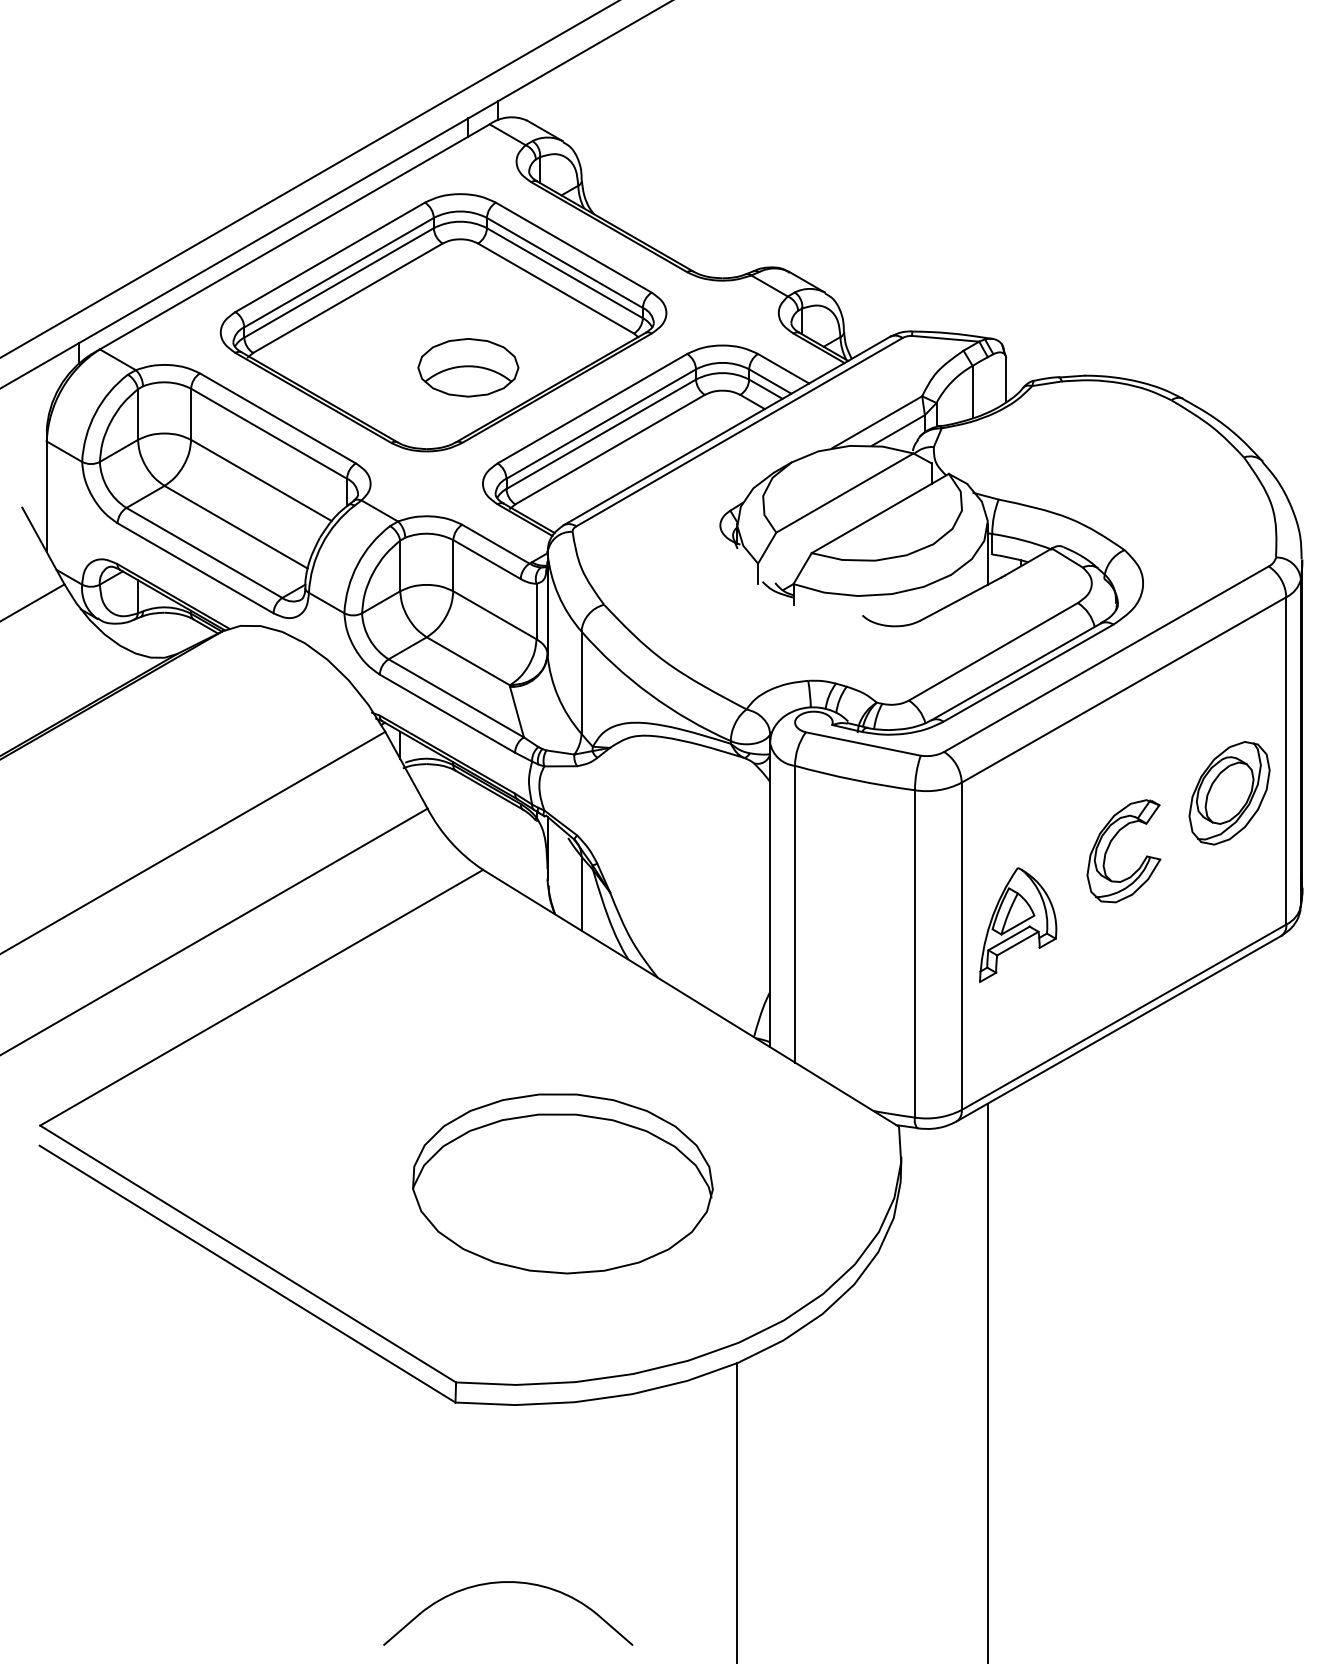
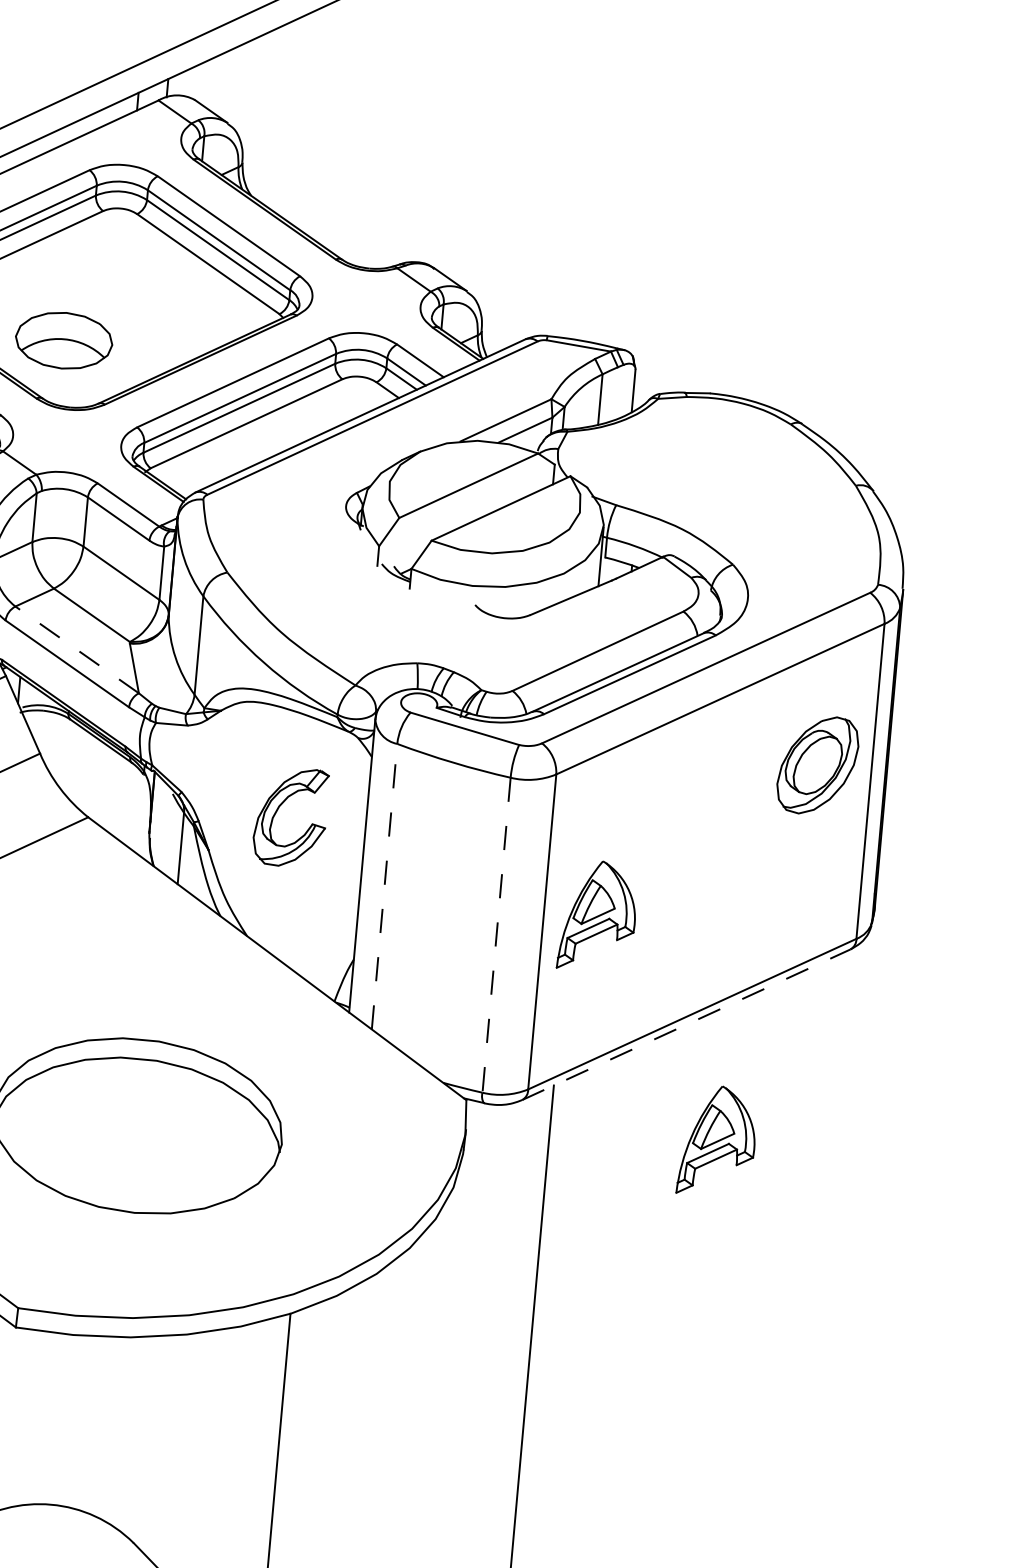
part: (468, 367) -> (64, 340), moved
line: (455, 698) -> (76, 649), solid -> dashed
part: (1229, 793) -> (817, 765), moved
part: (1110, 845) -> (278, 810), moved
line: (795, 913) -> (385, 886), solid -> dashed
line: (914, 953) -> (496, 934), solid -> dashed
line: (1118, 1028) -> (686, 1024), solid -> dashed
part: (1162, 1145) -> (718, 1140), added

